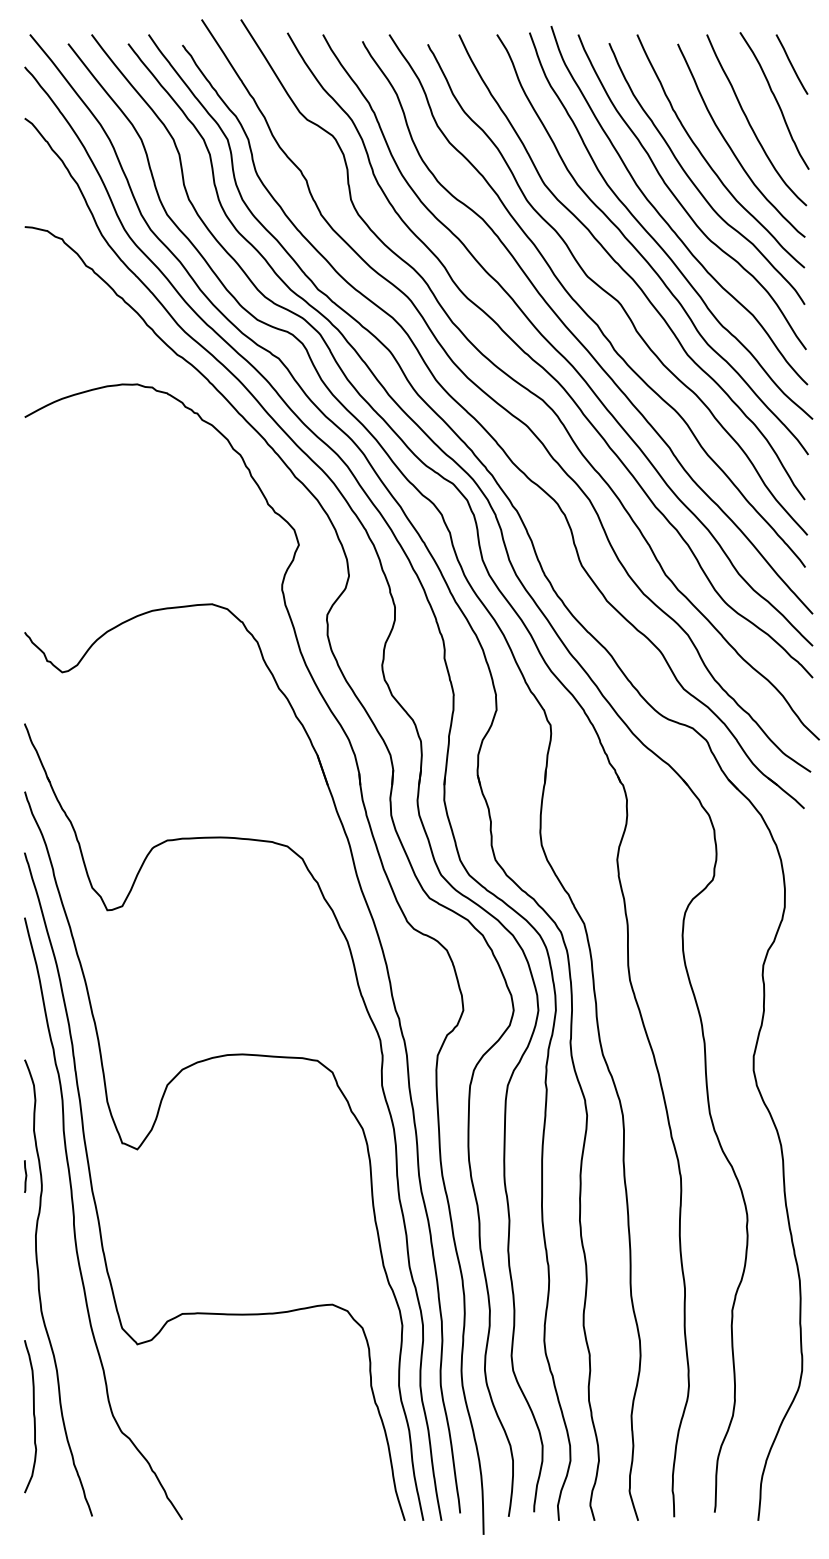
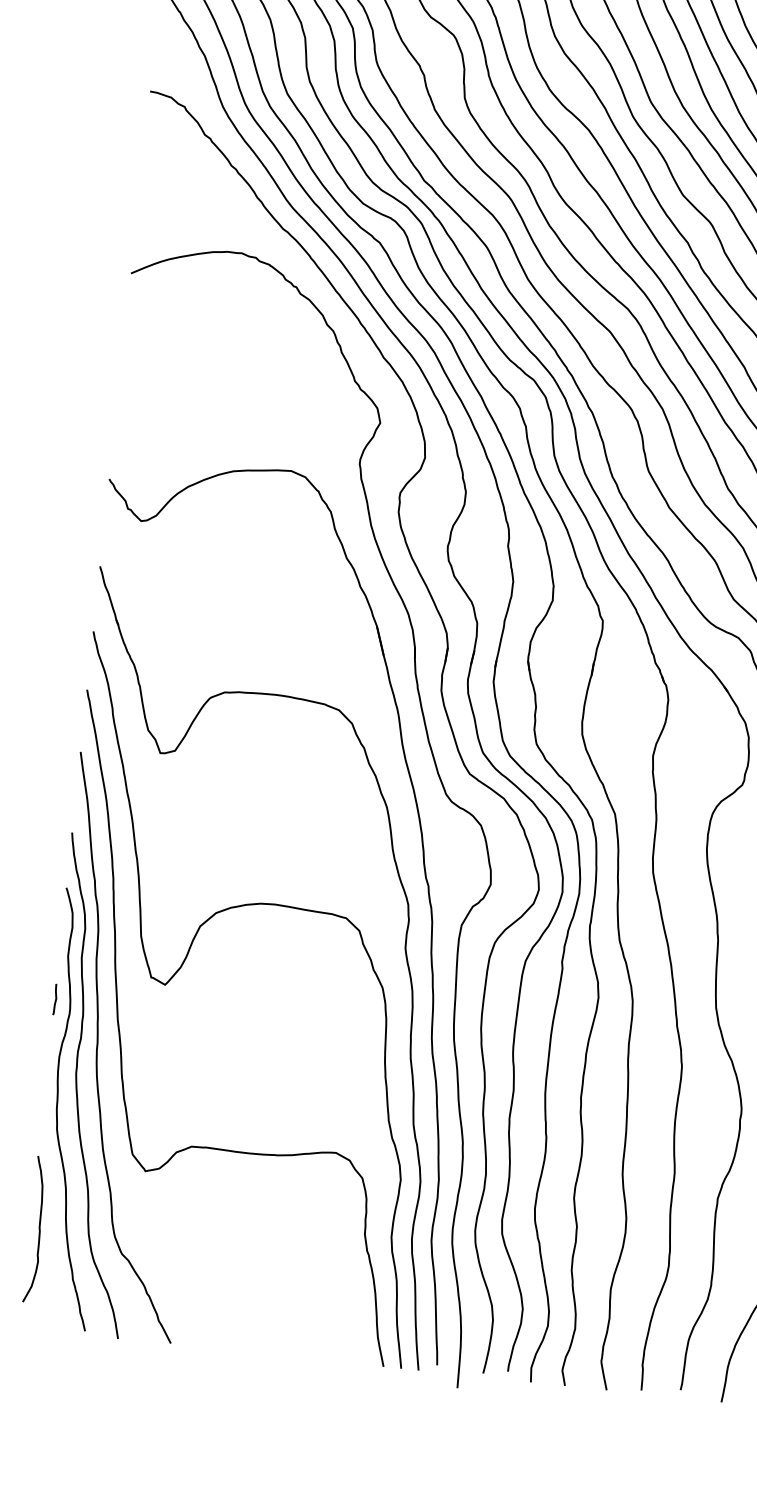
curve: (57, 1261) -> (77, 1083), added

